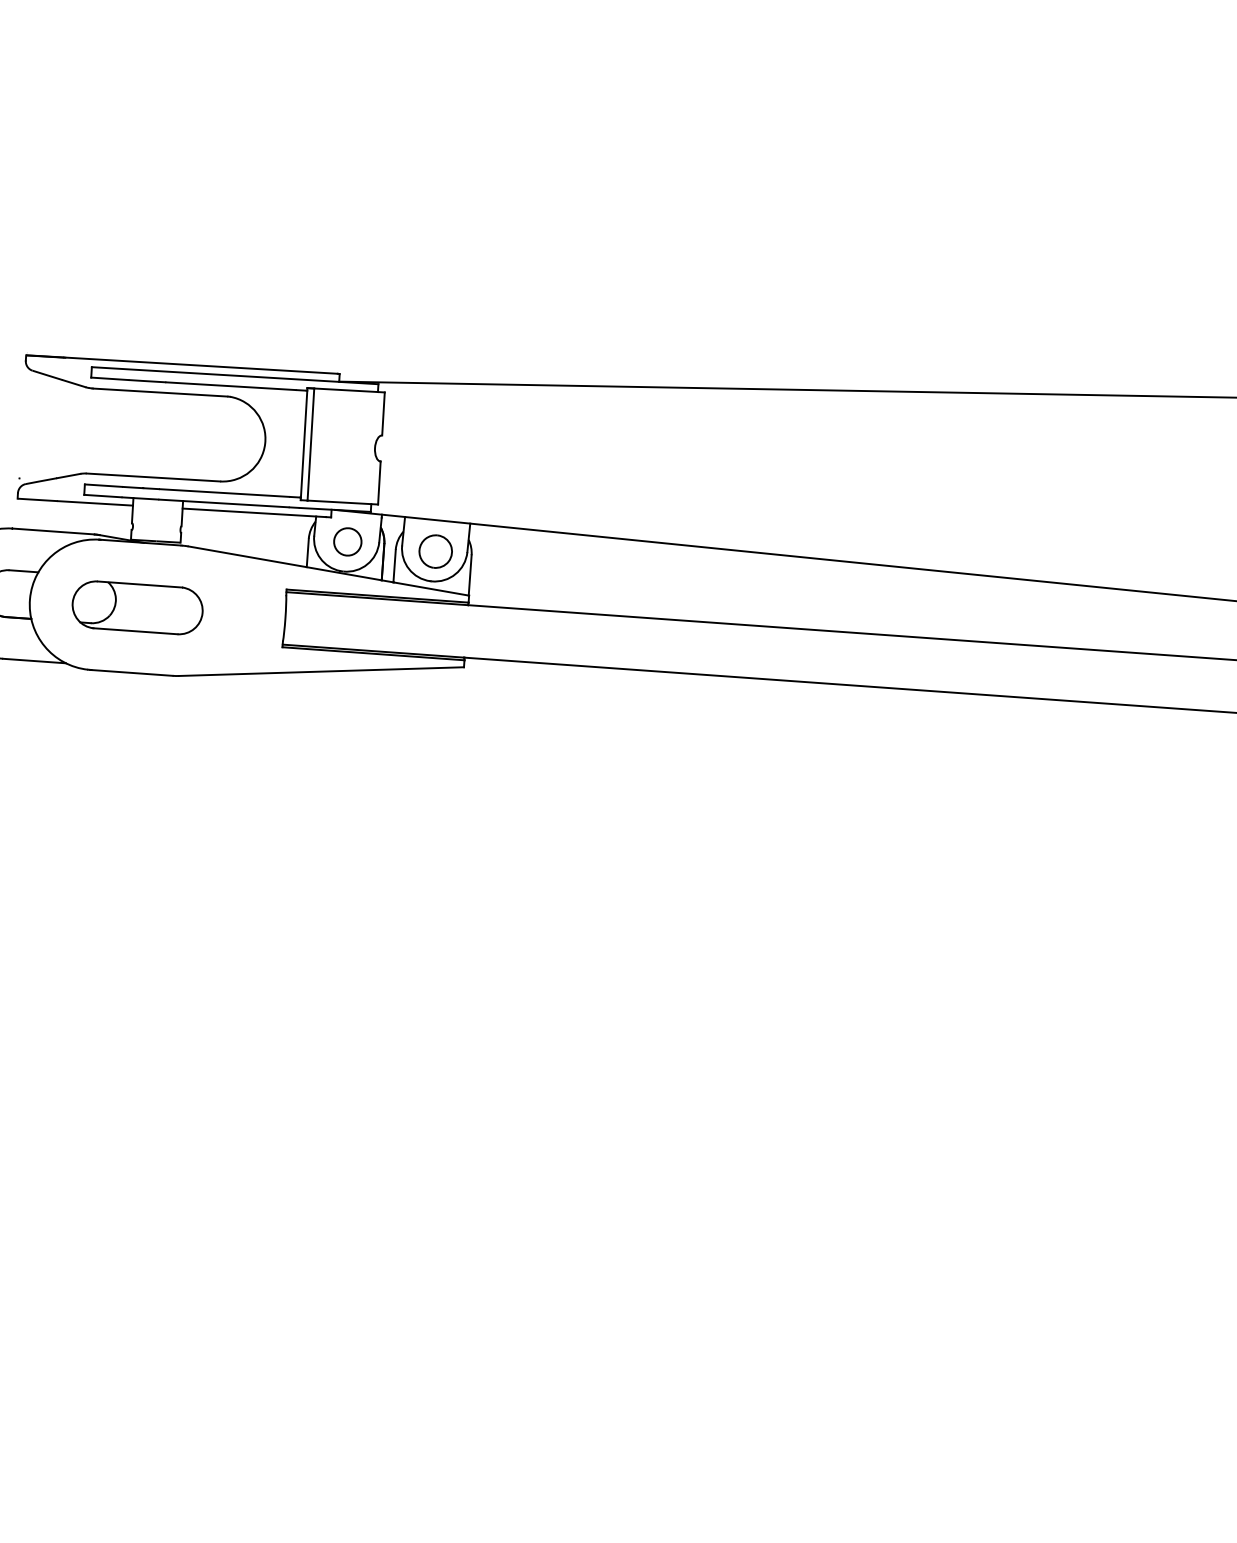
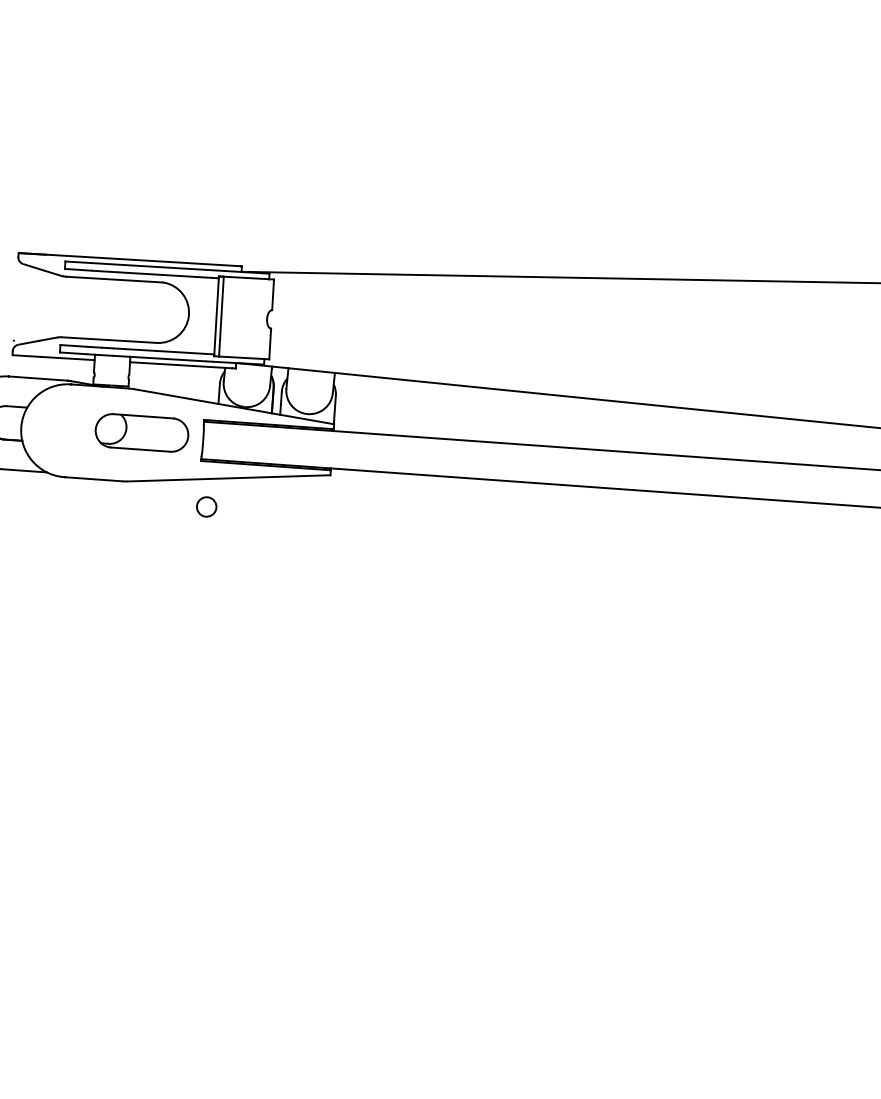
part: (347, 541) -> (206, 506), moved
part: (434, 551) -> (309, 392), removed
part: (136, 607) -> (141, 432), moved

